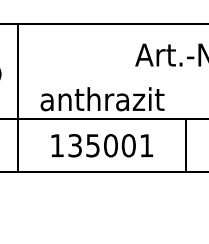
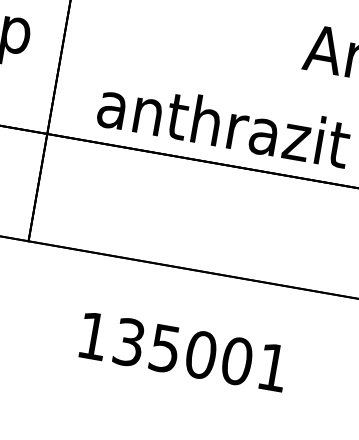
text: (102, 145) -> (184, 351), moved

